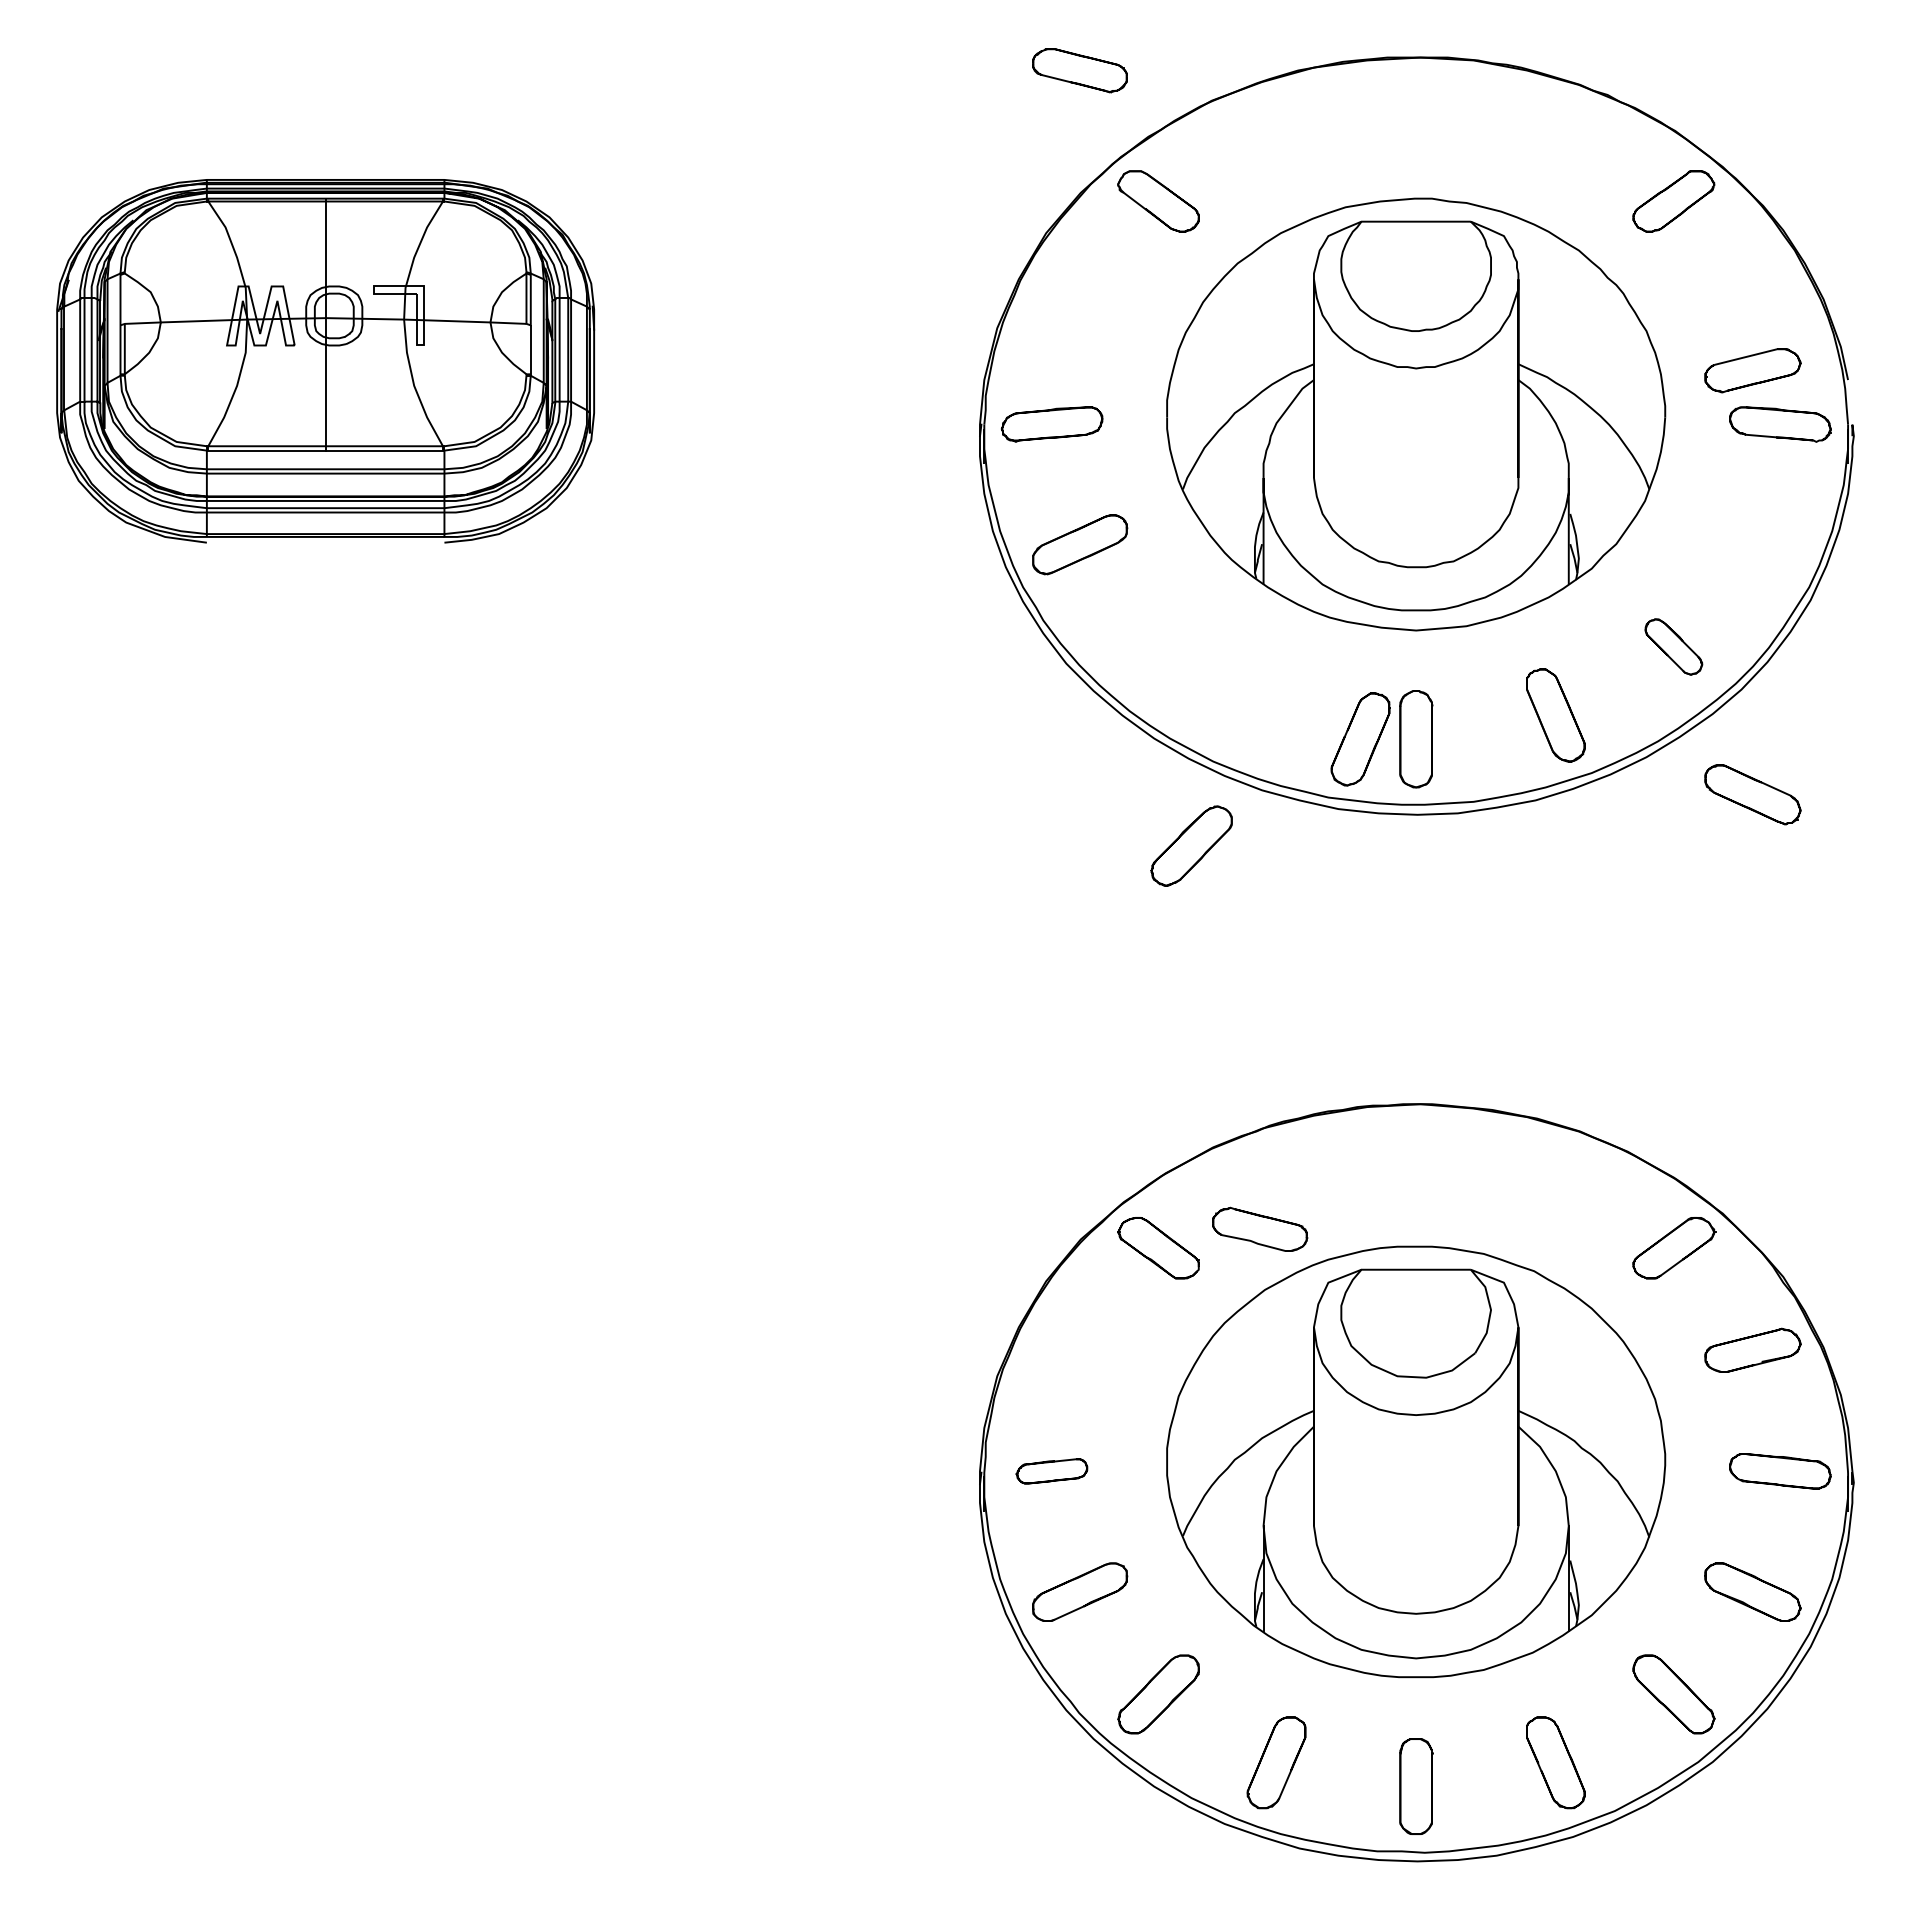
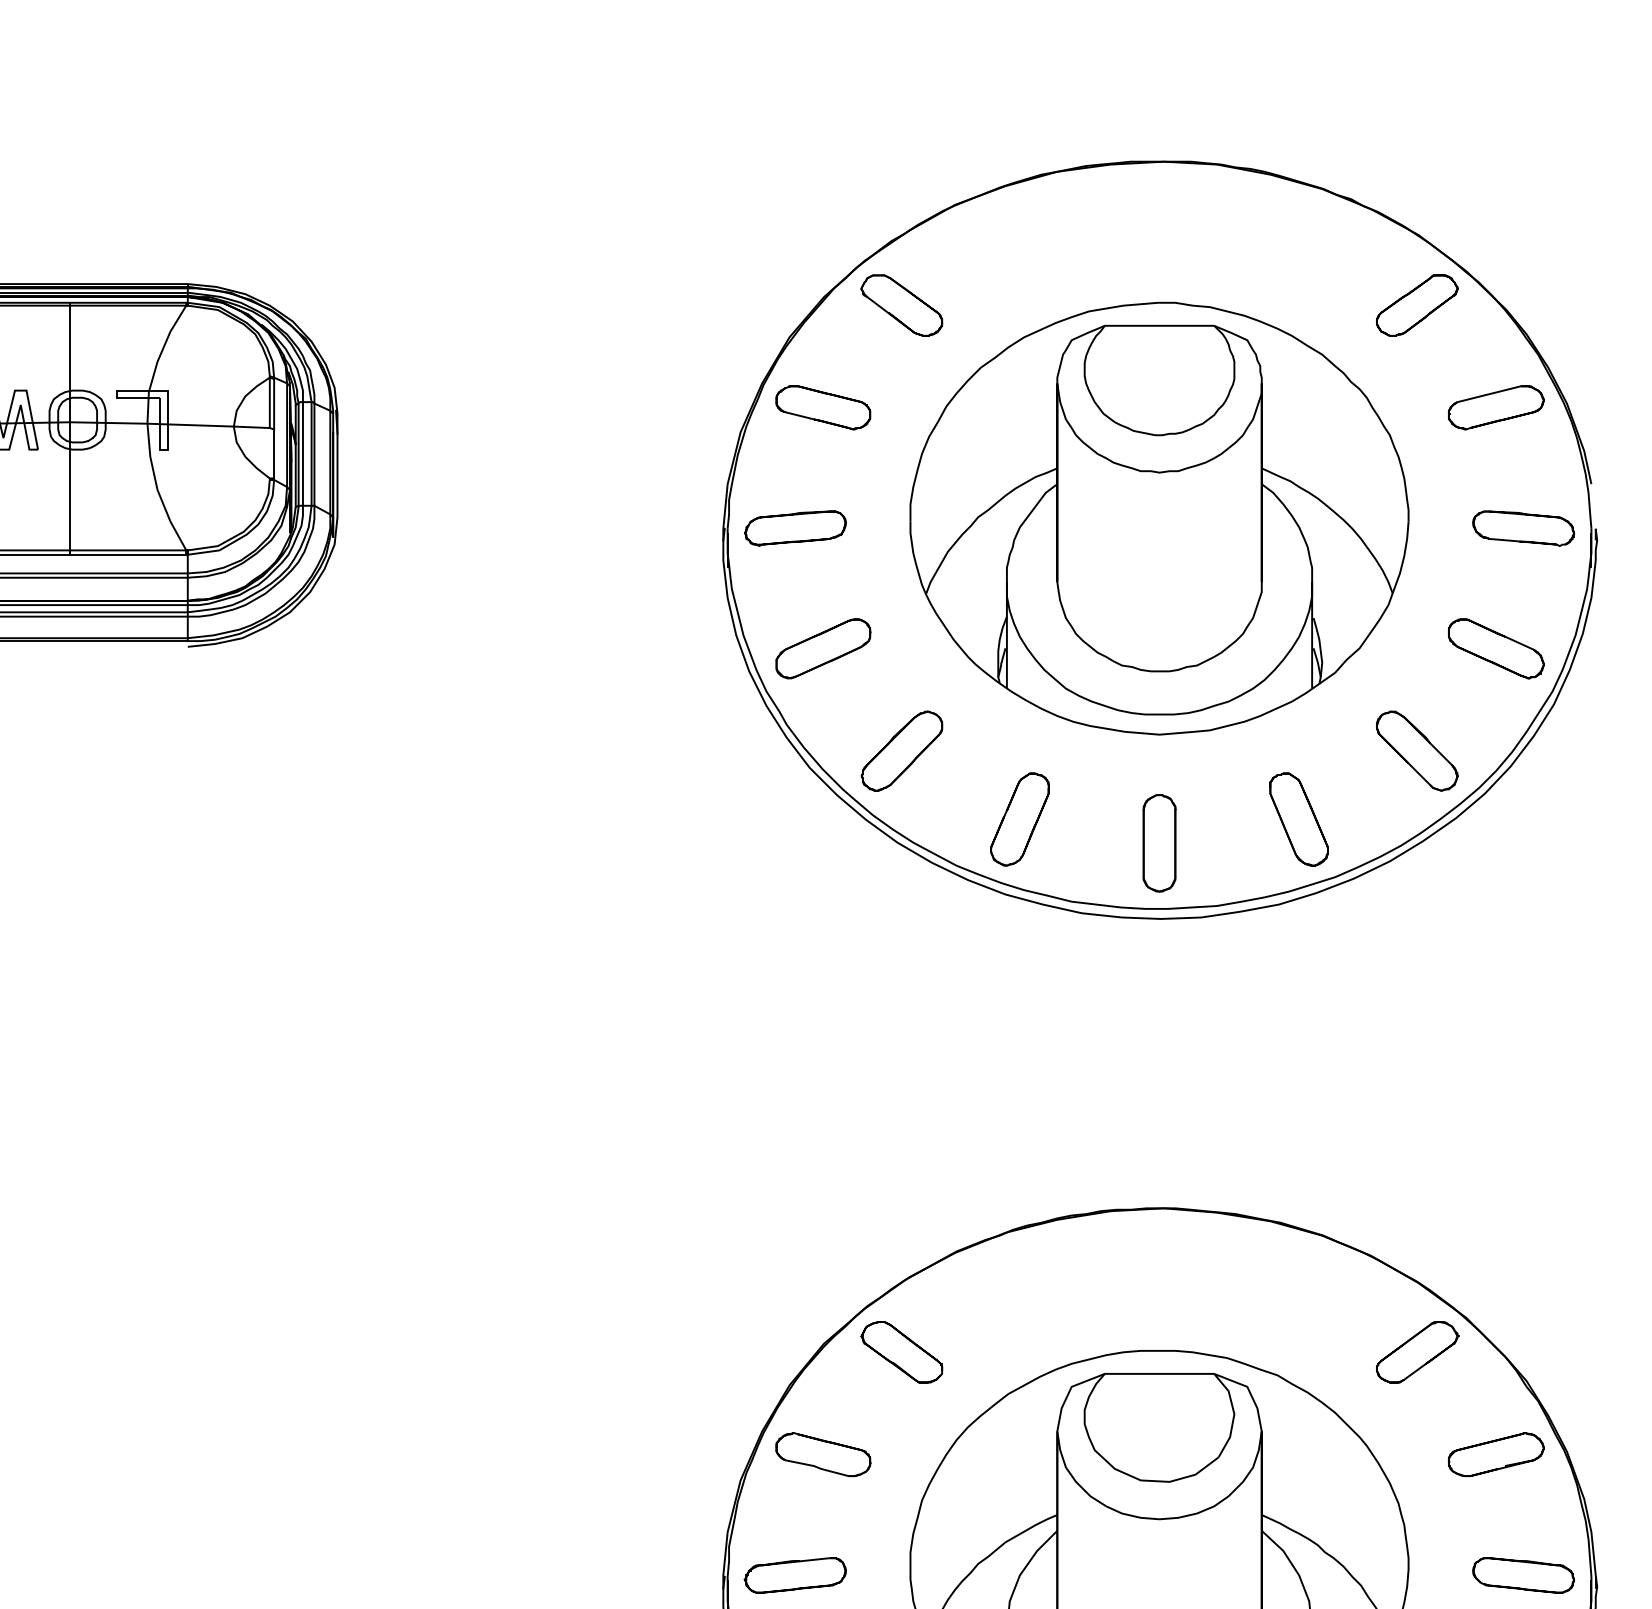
part: (1079, 70) -> (822, 407), moved
part: (1752, 370) -> (1495, 407), moved
part: (1673, 646) -> (1416, 750), size x1.43
part: (1360, 739) -> (1019, 819), moved
part: (1752, 794) -> (1495, 648), moved
part: (1191, 845) -> (901, 750), moved
part: (1260, 1228) -> (823, 1453), moved
part: (1051, 1471) -> (794, 1575), size x1.43

